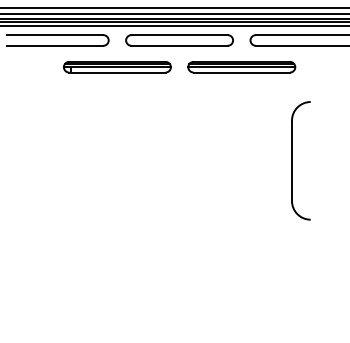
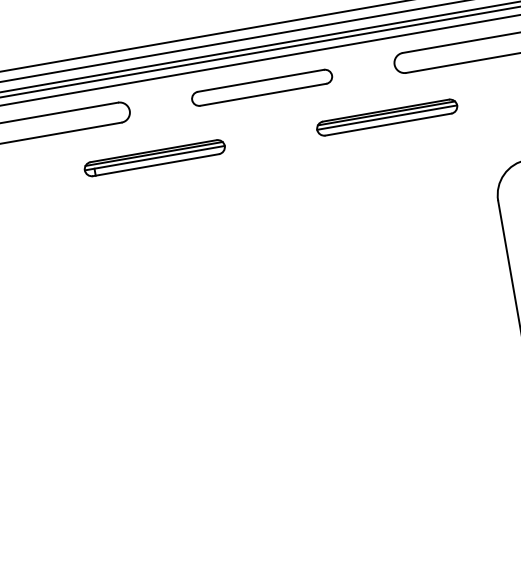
part: (179, 40) -> (262, 87), size x0.7
part: (117, 67) -> (155, 158), size x0.7
part: (241, 67) -> (386, 118), size x0.7

